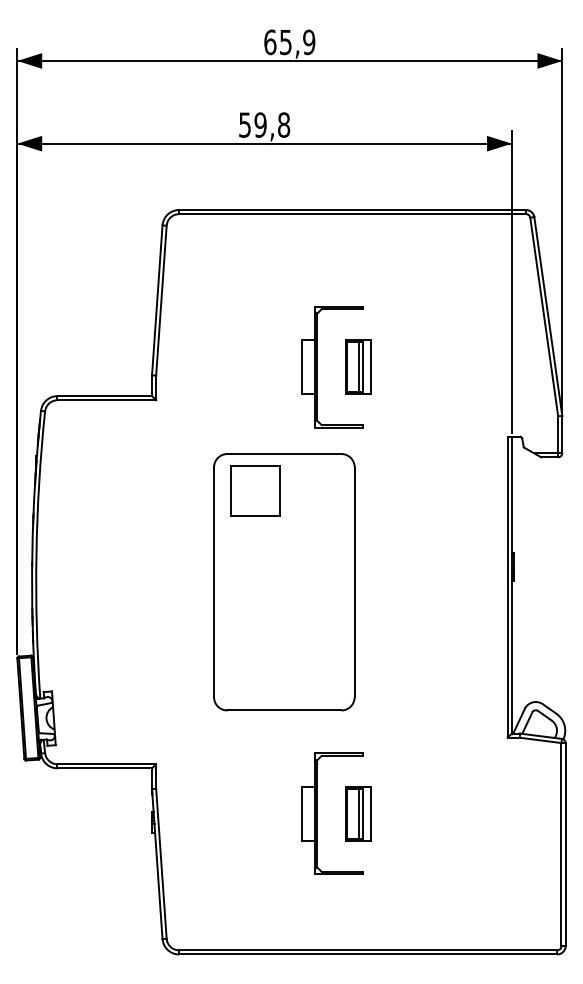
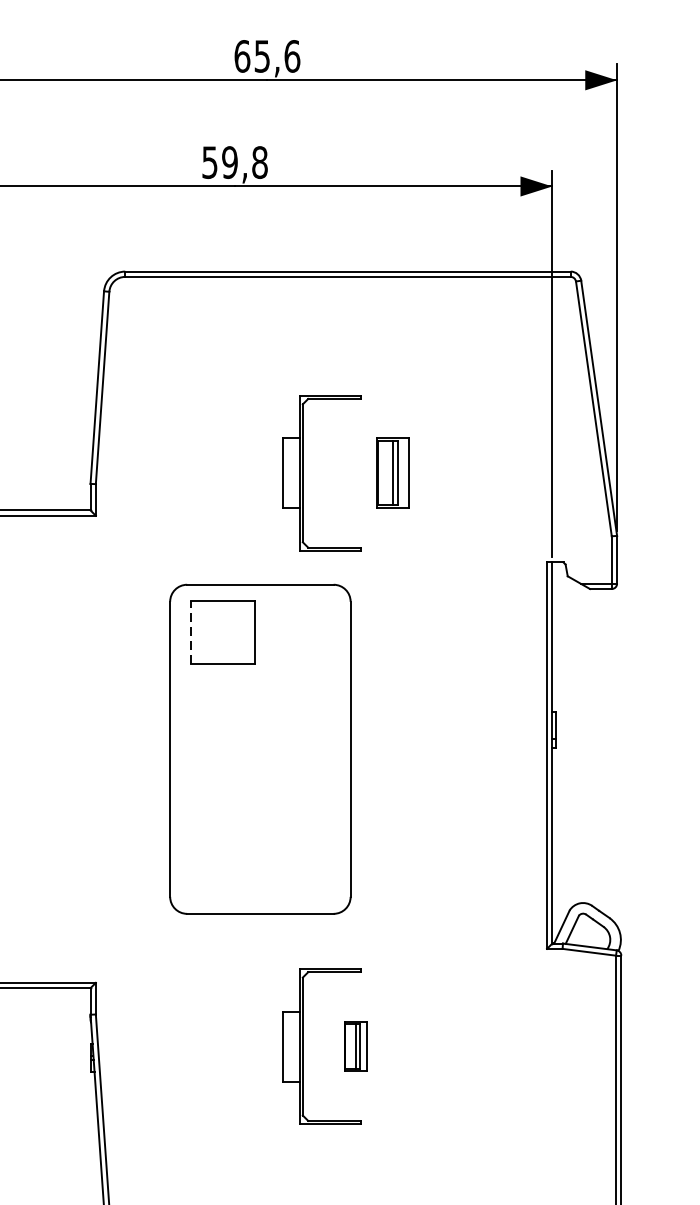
text: (309, 42) -> (292, 56), 65,9 -> 65,6
part: (358, 366) -> (392, 472), moved
line: (230, 491) -> (191, 632), solid -> dashed
part: (358, 813) -> (355, 1046), size x0.7

